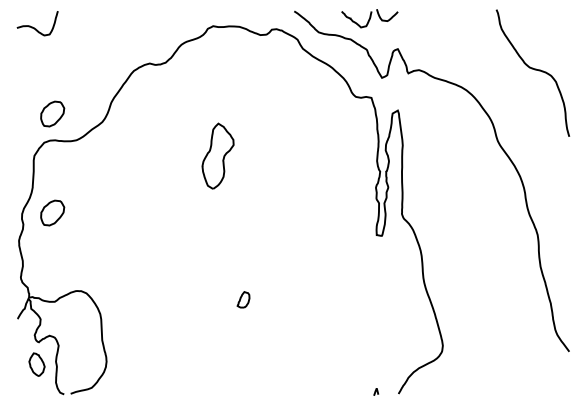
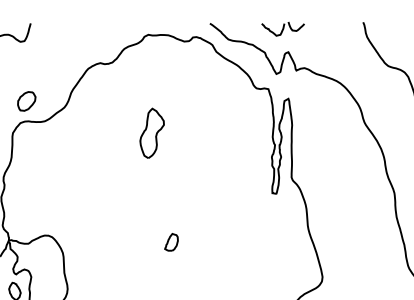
part: (369, 18) -> (282, 28), moved
part: (52, 212) -> (26, 176), removed
part: (243, 299) -> (171, 241), size x1.43

